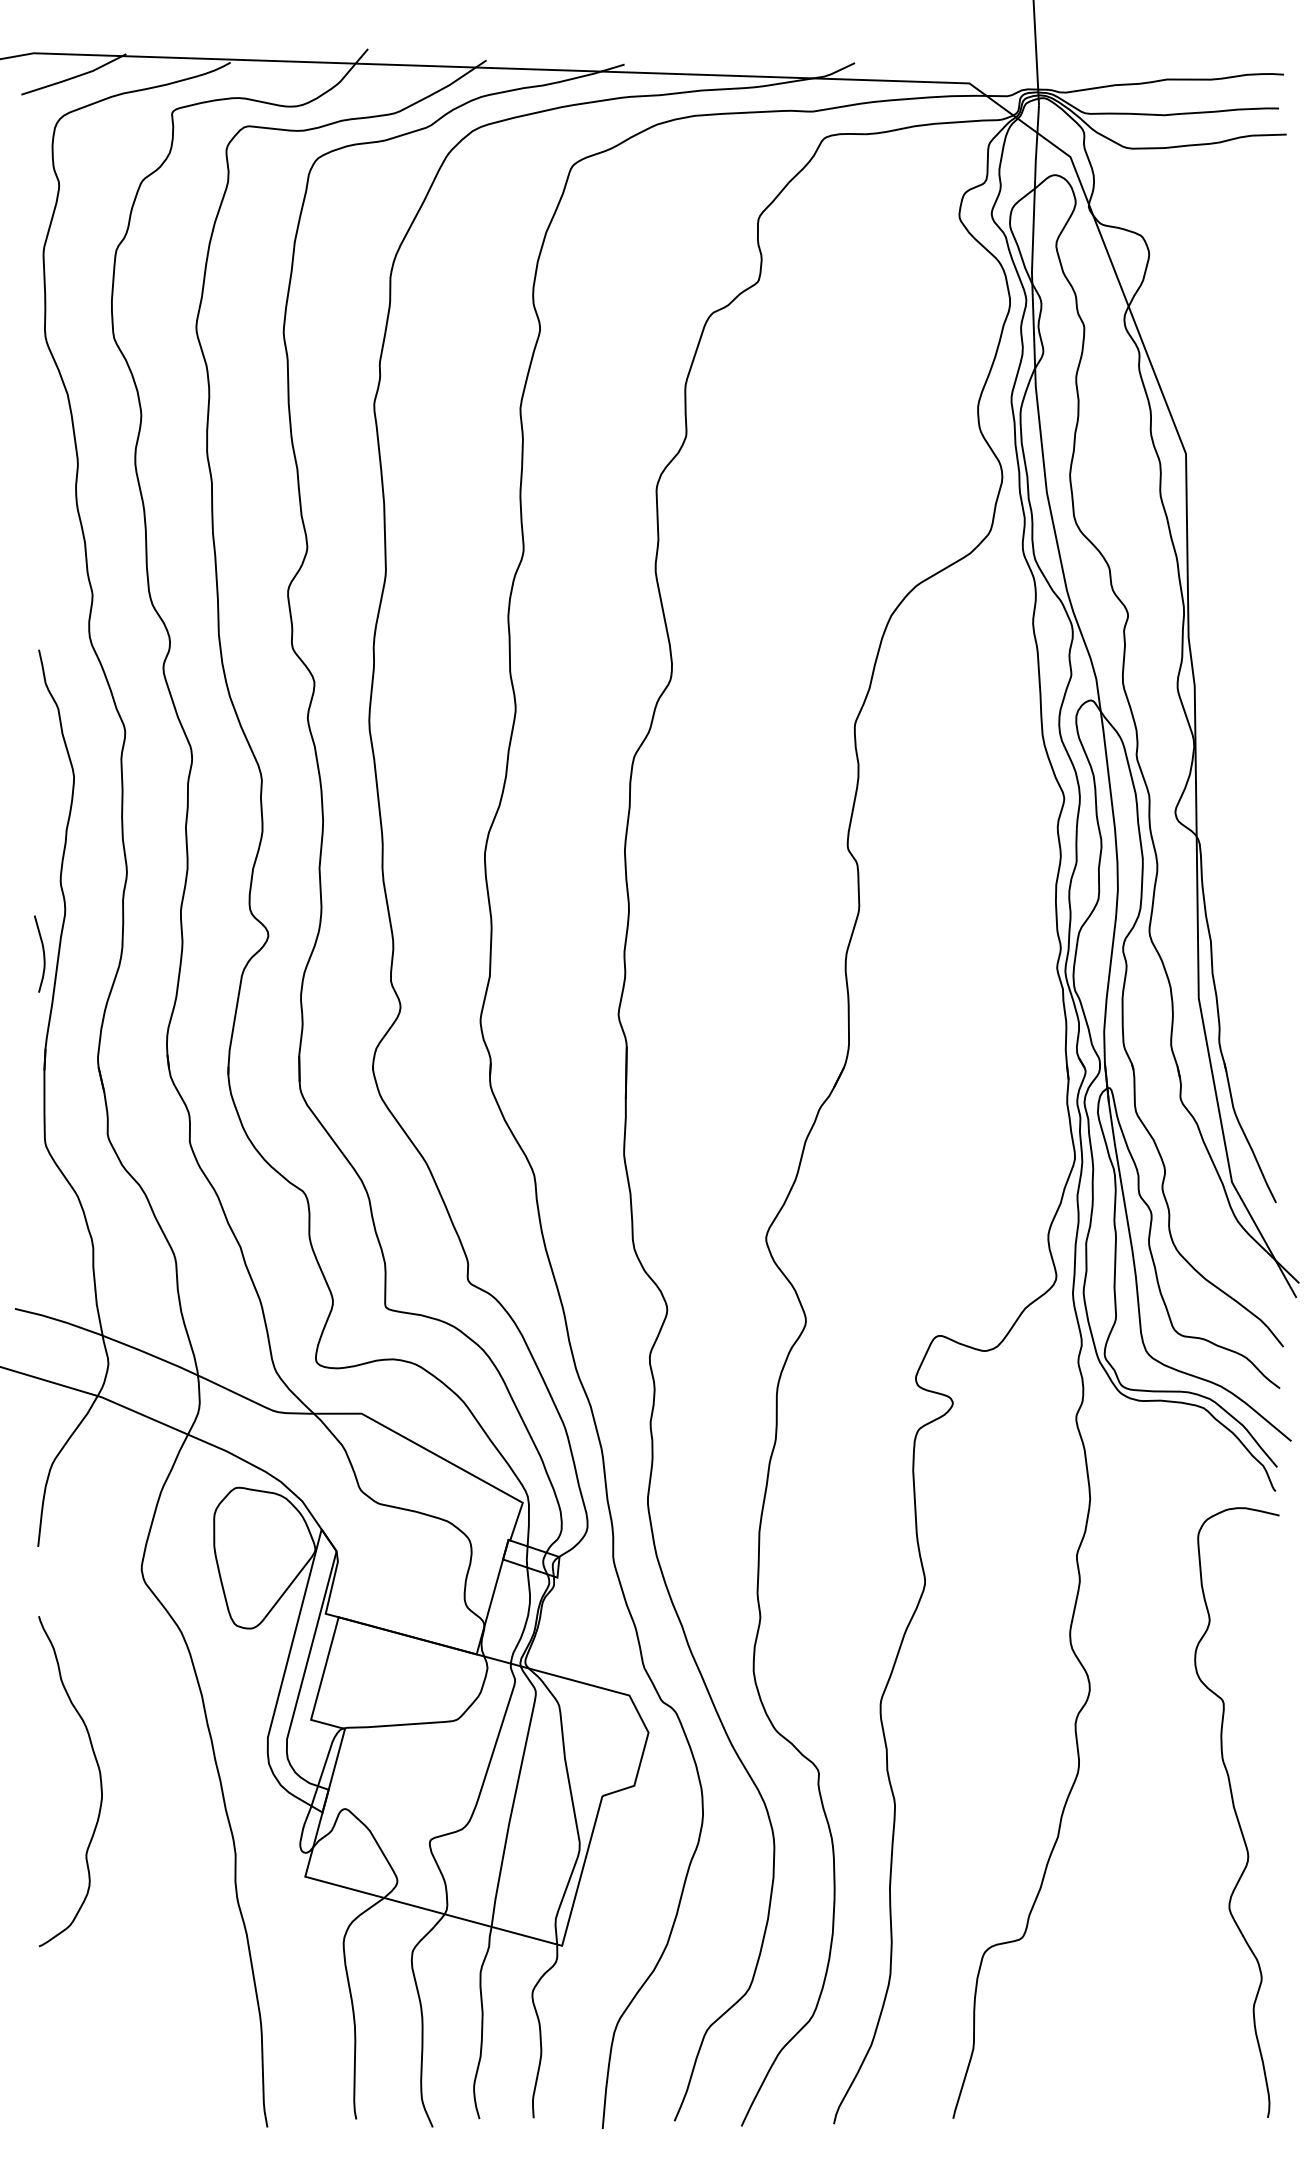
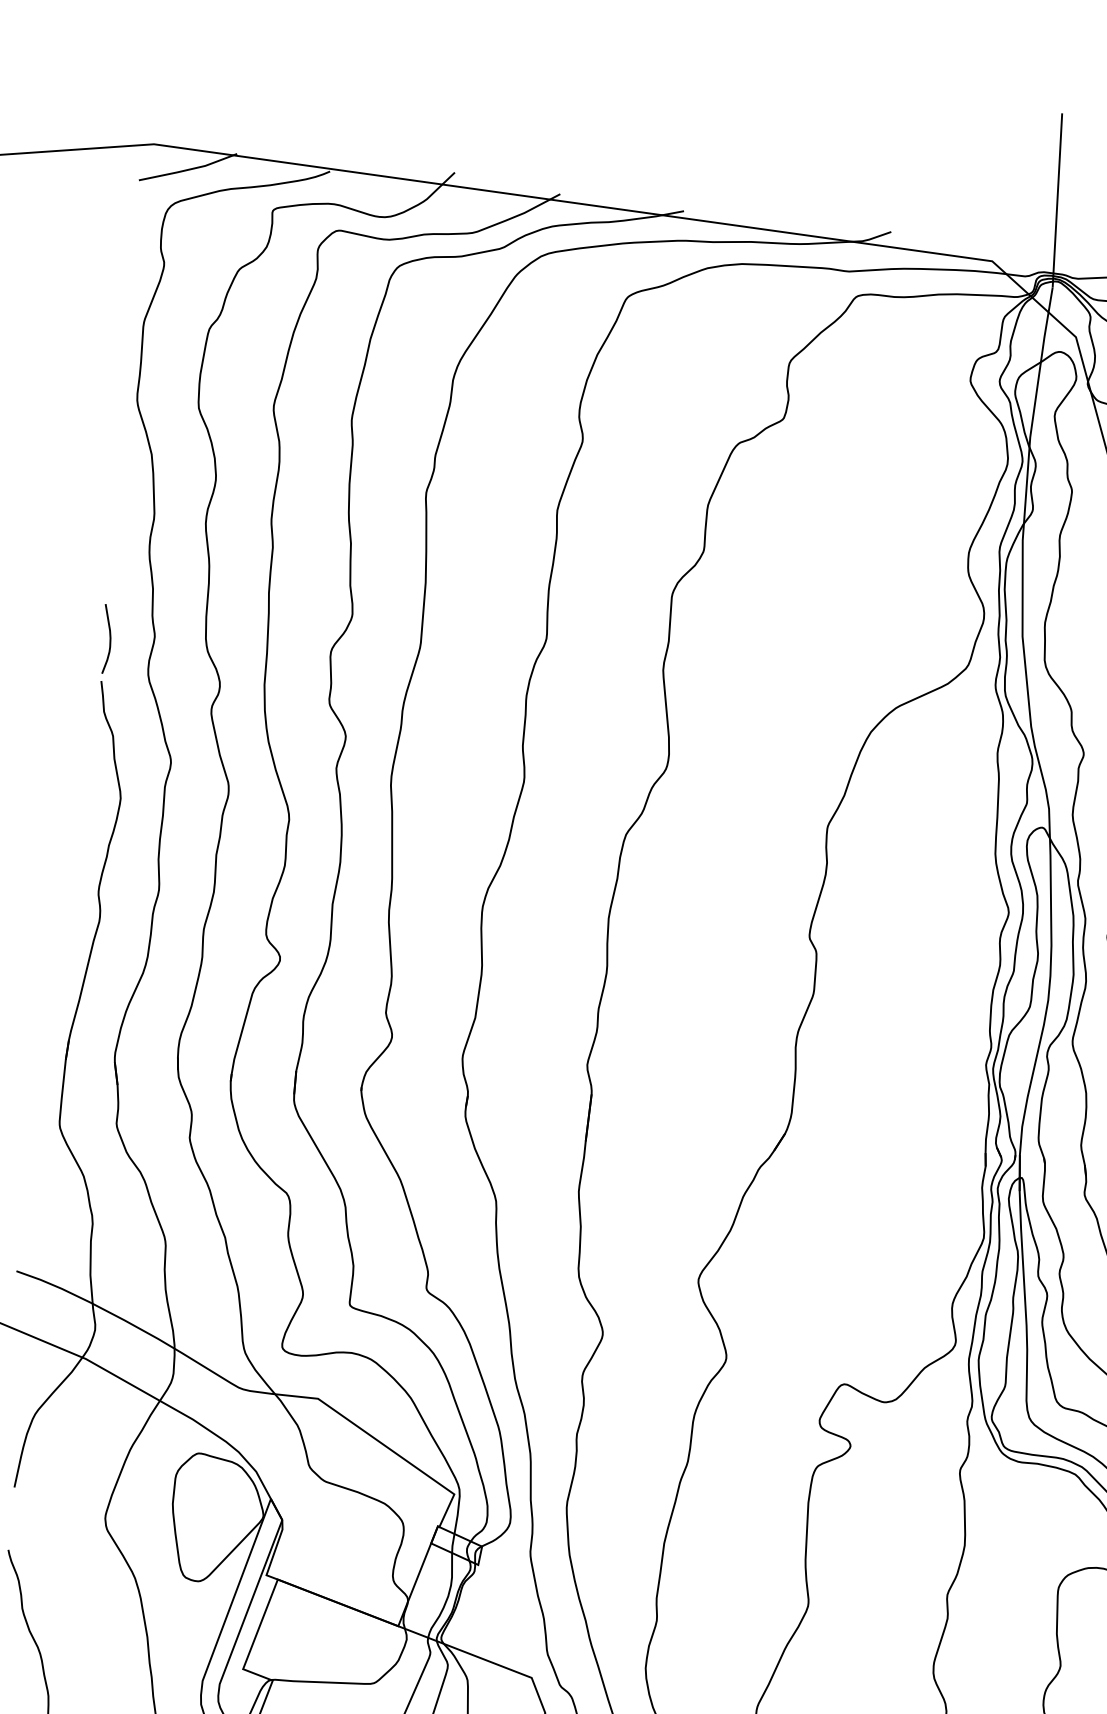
curve: (43, 953) -> (109, 638), moved

